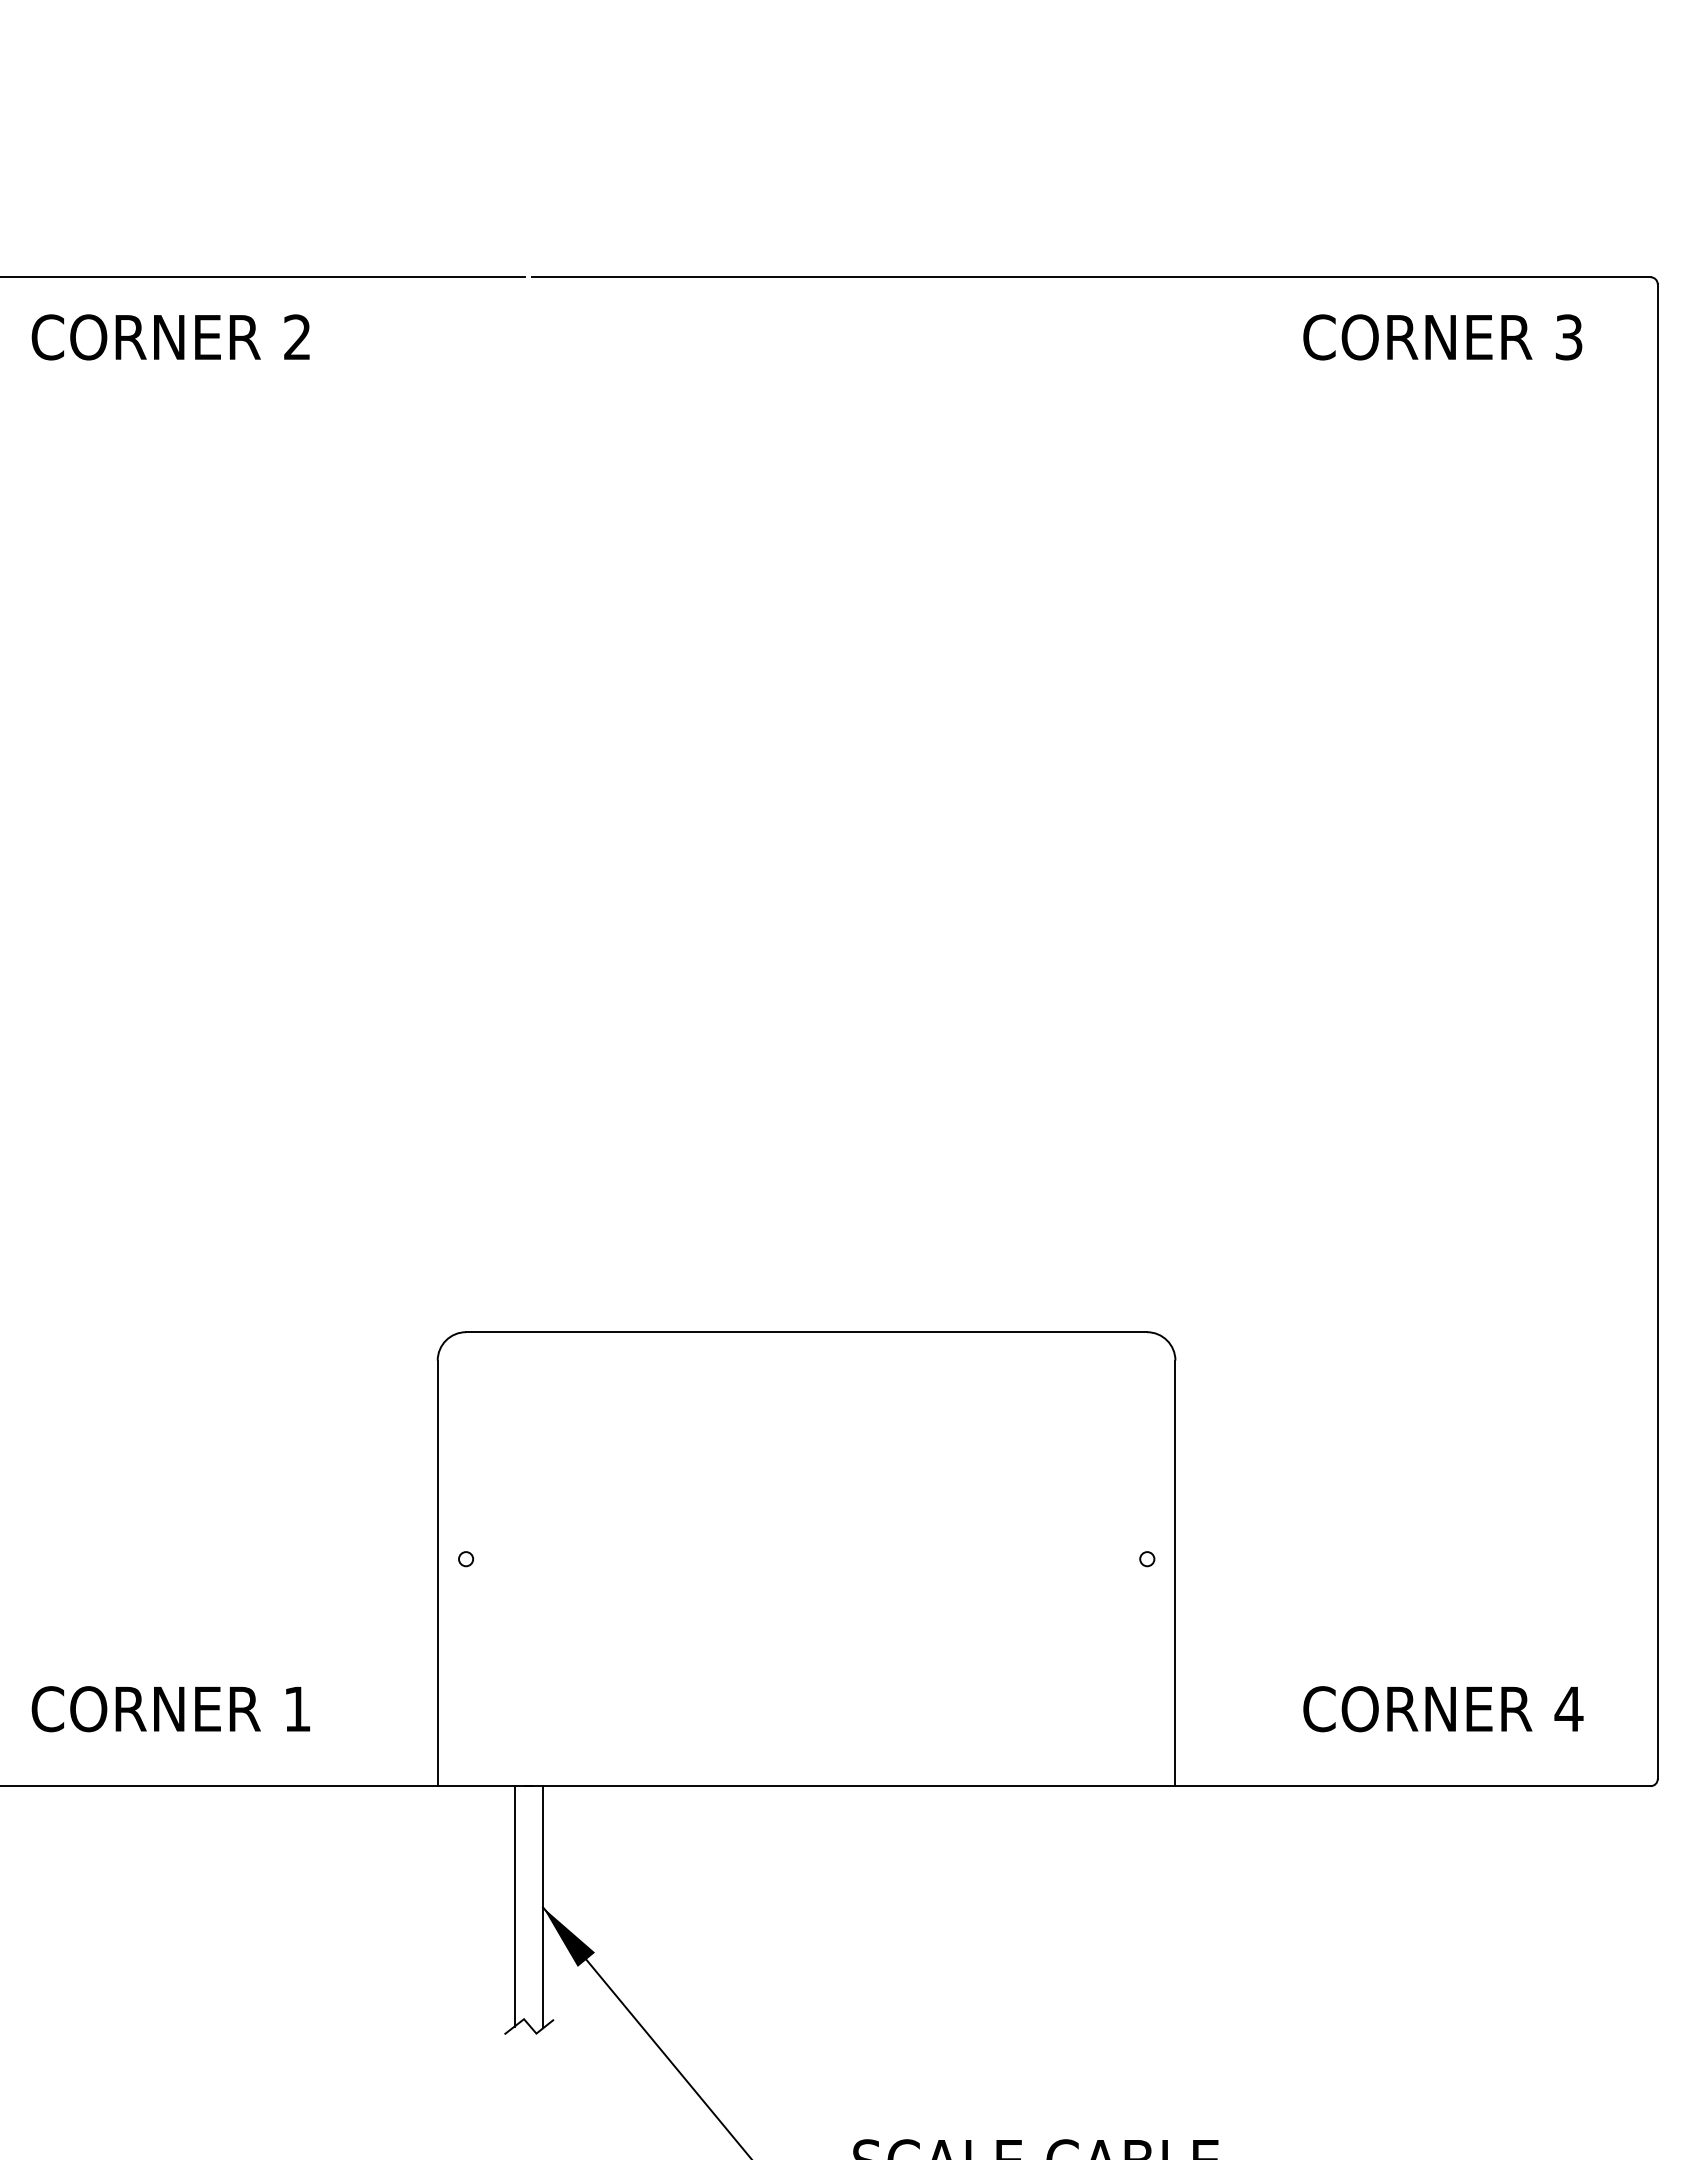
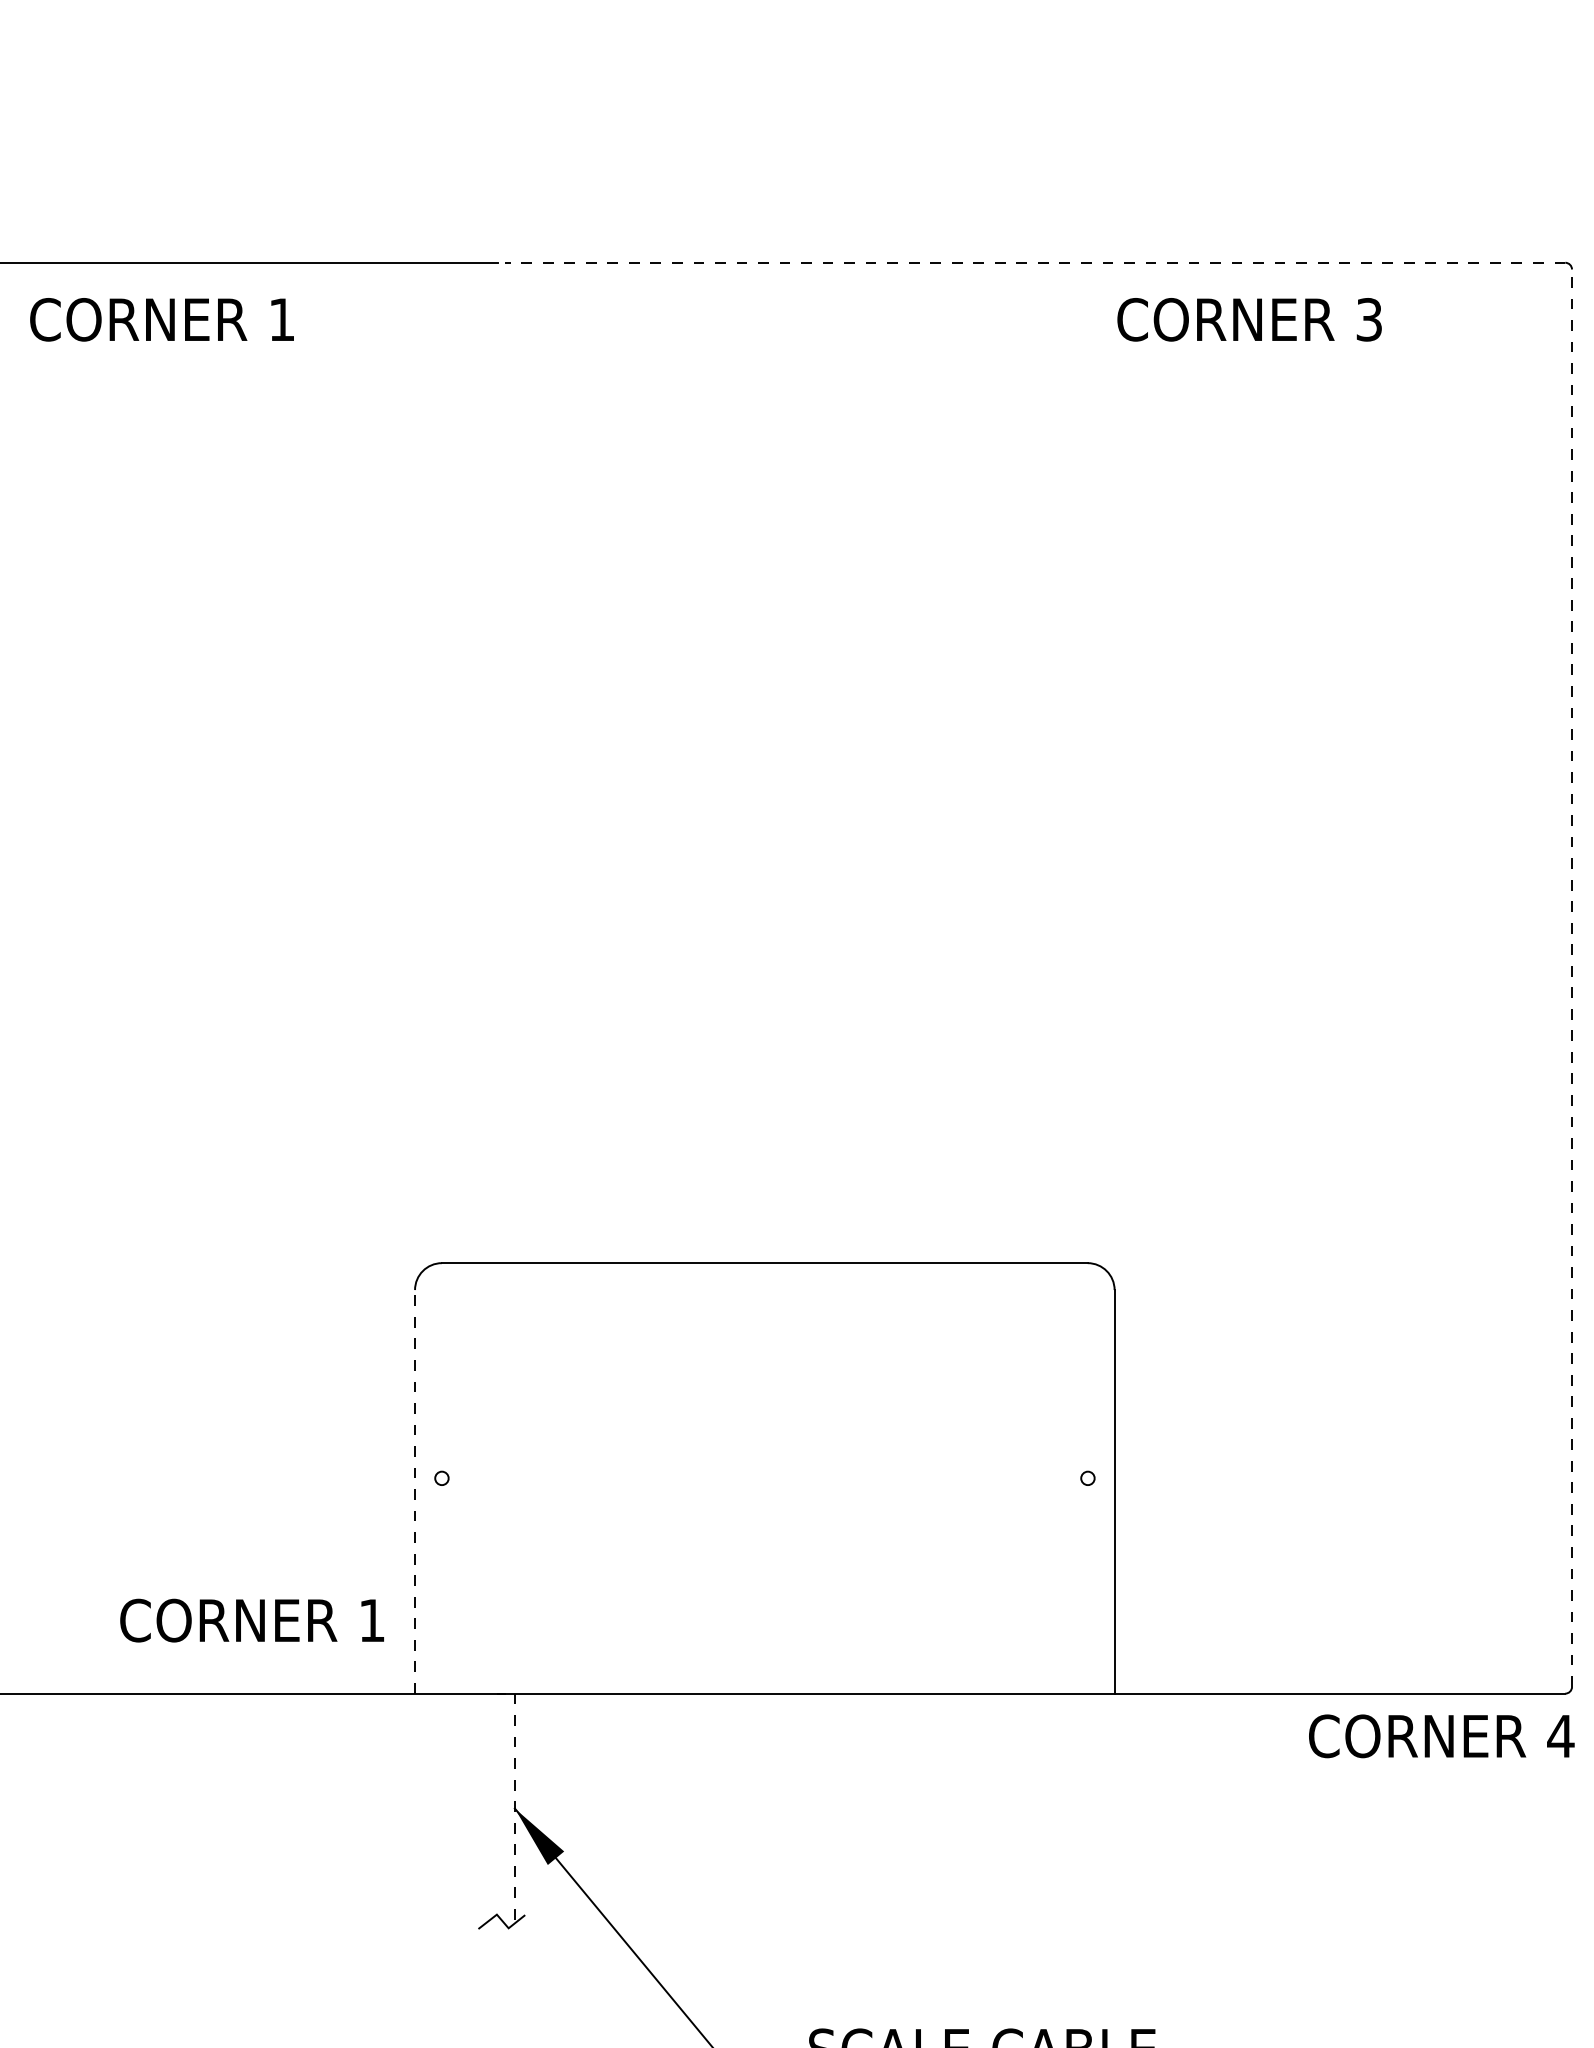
line: (1091, 277) -> (1035, 262), solid -> dashed
text: (296, 336) -> (281, 318), 2 -> 1
text: (1442, 337) -> (1249, 319), moved
line: (1657, 1031) -> (1571, 978), solid -> dashed
line: (437, 1573) -> (414, 1491), solid -> dashed
text: (170, 1709) -> (251, 1620), moved
text: (1443, 1709) -> (1441, 1736), moved
line: (514, 1906) -> (487, 1807), removed
line: (542, 1907) -> (514, 1808), solid -> dashed

